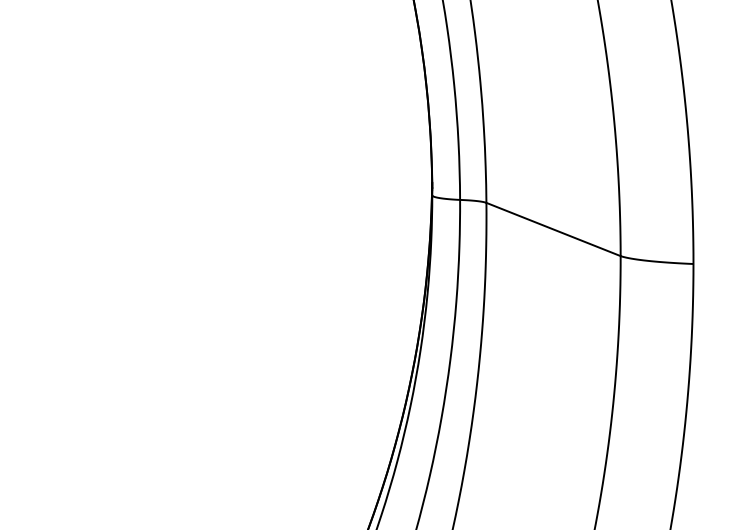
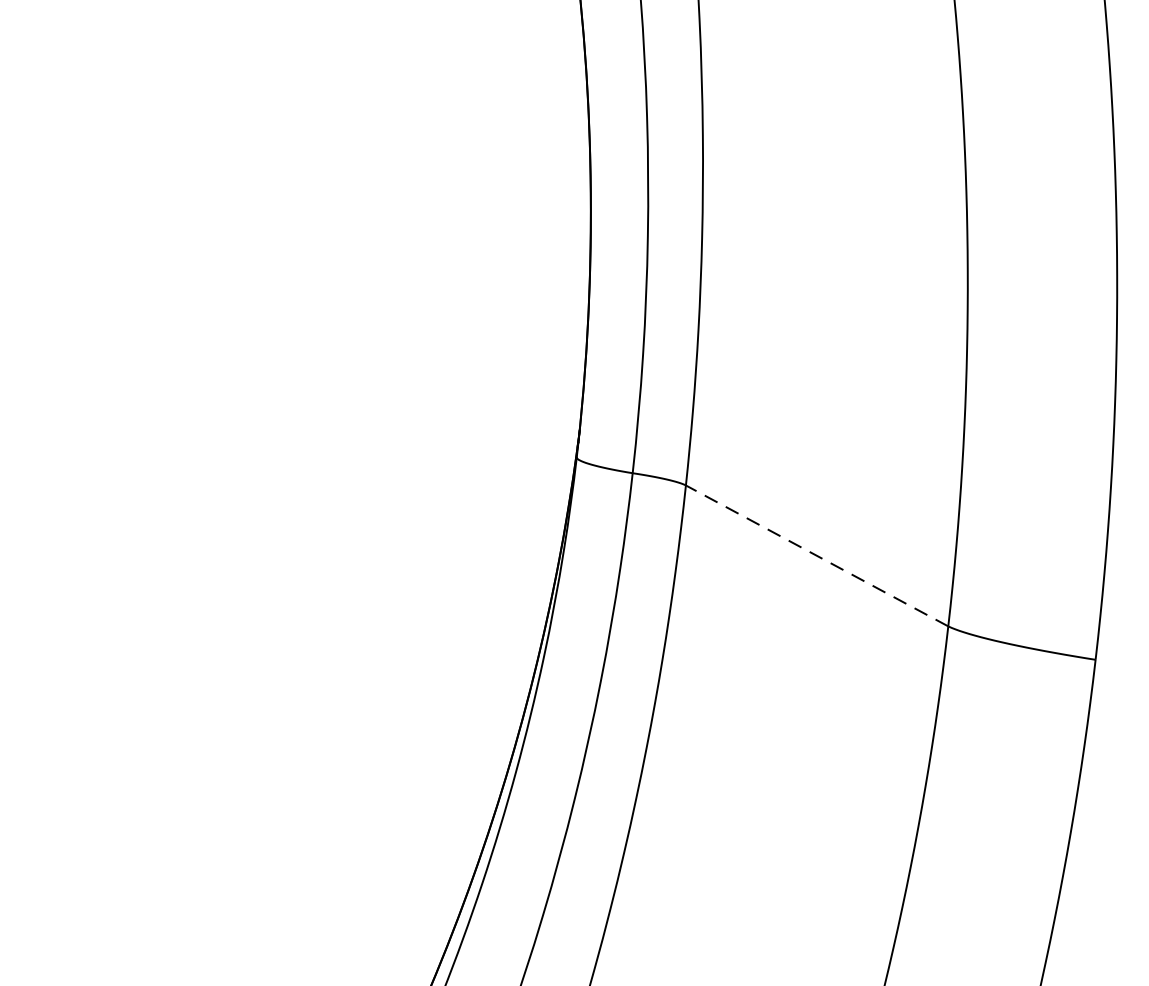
line: (553, 229) -> (817, 555), solid -> dashed

